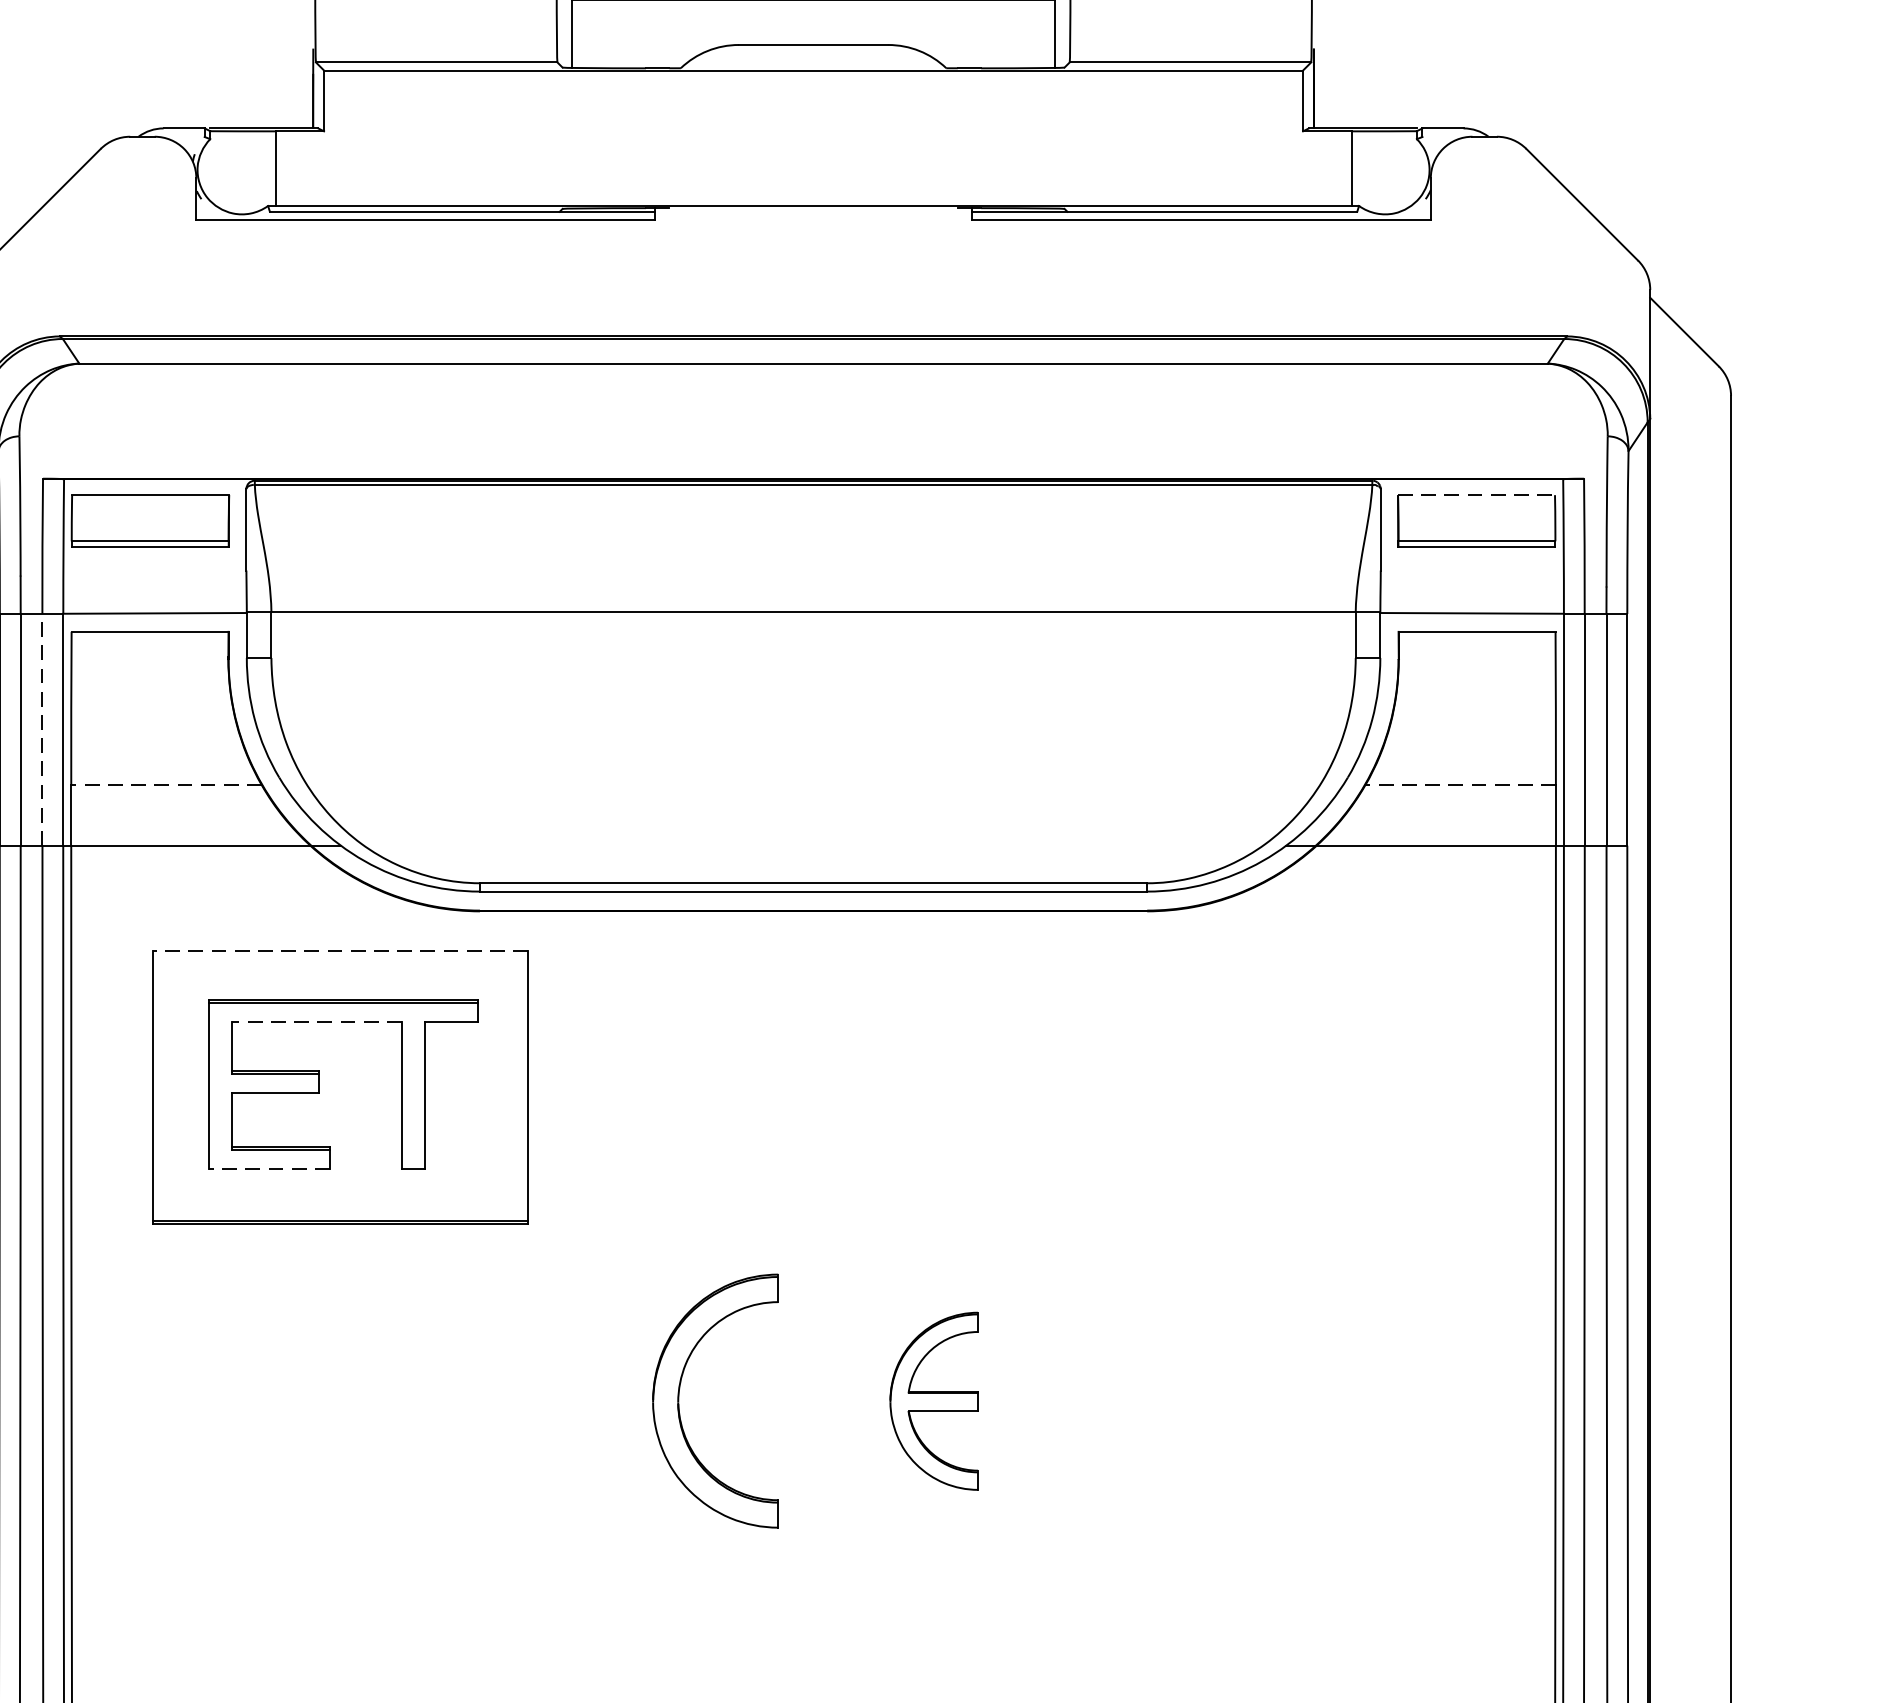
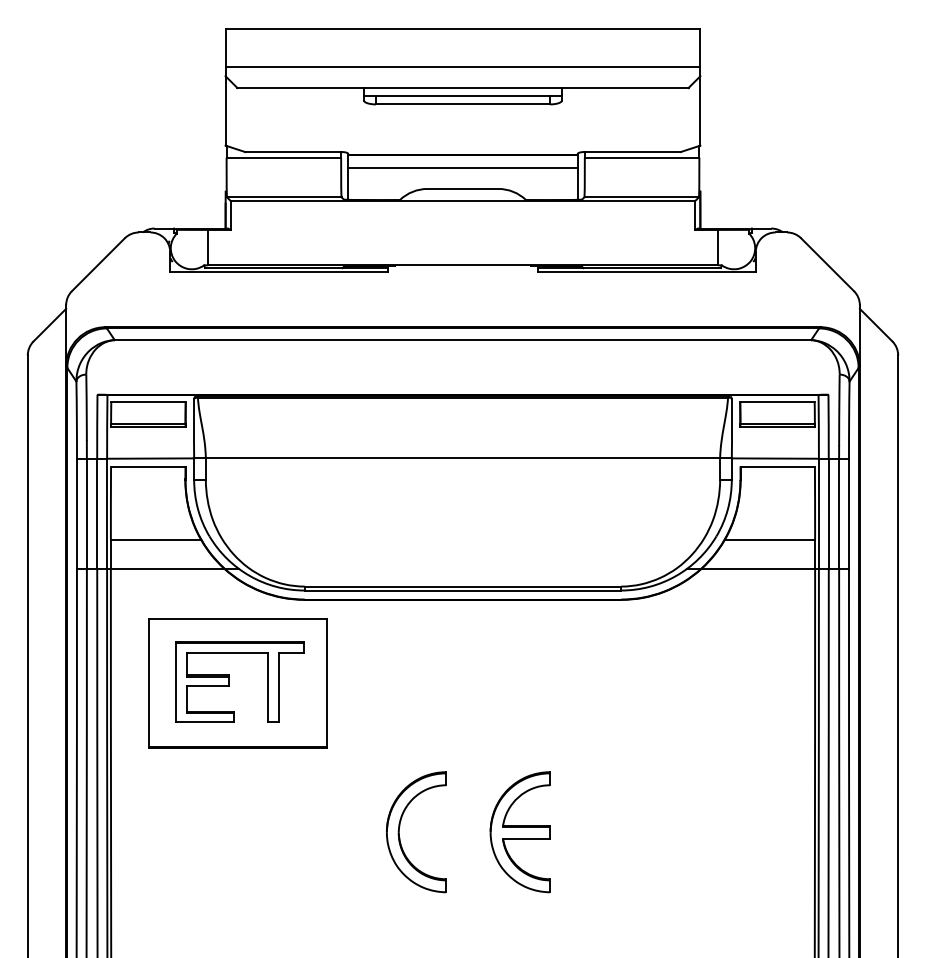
line: (1476, 495) -> (777, 402), dashed -> solid
line: (43, 729) -> (97, 513), dashed -> solid
line: (165, 786) -> (155, 540), dashed -> solid
line: (1459, 786) -> (769, 540), dashed -> solid
line: (338, 950) -> (237, 618), dashed -> solid
line: (317, 1022) -> (227, 652), dashed -> solid
line: (268, 1169) -> (204, 722), dashed -> solid
part: (932, 1401) -> (519, 832), size x1.43

